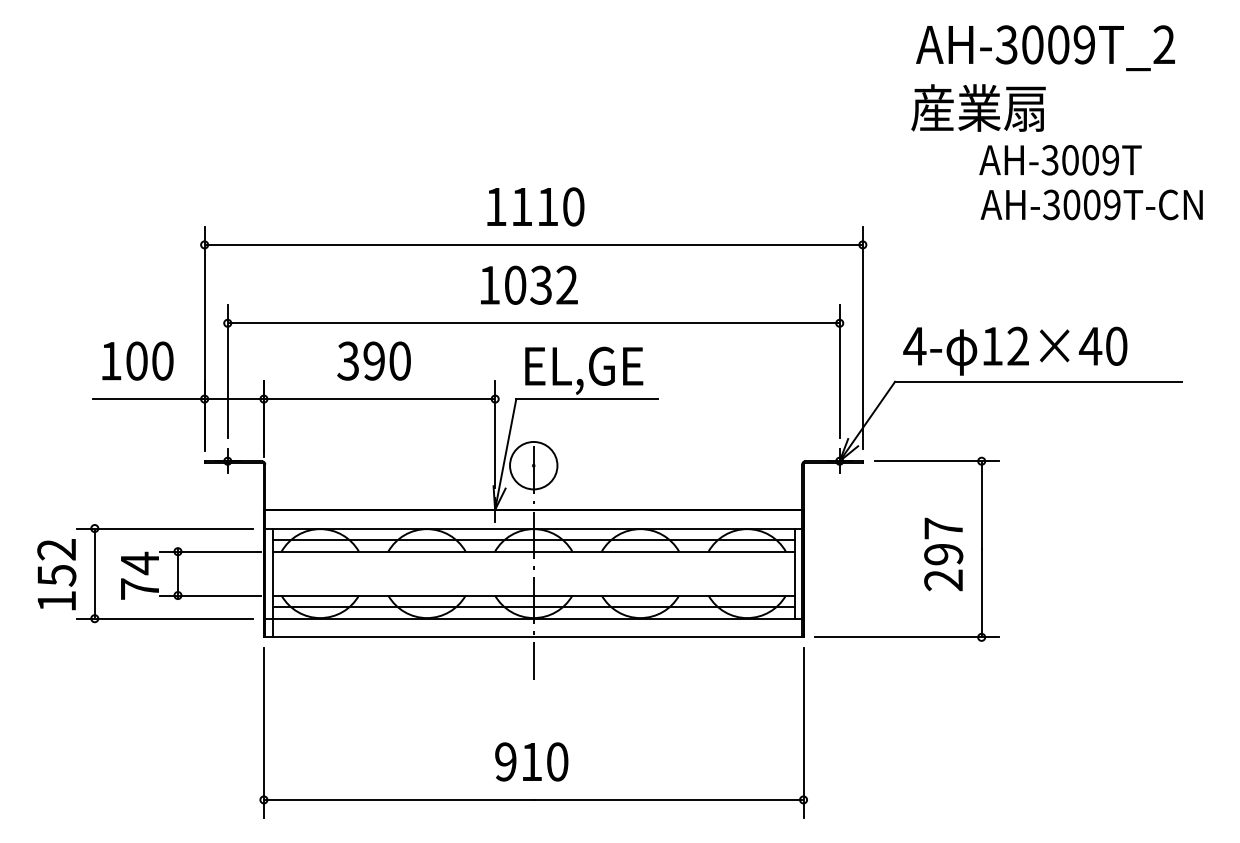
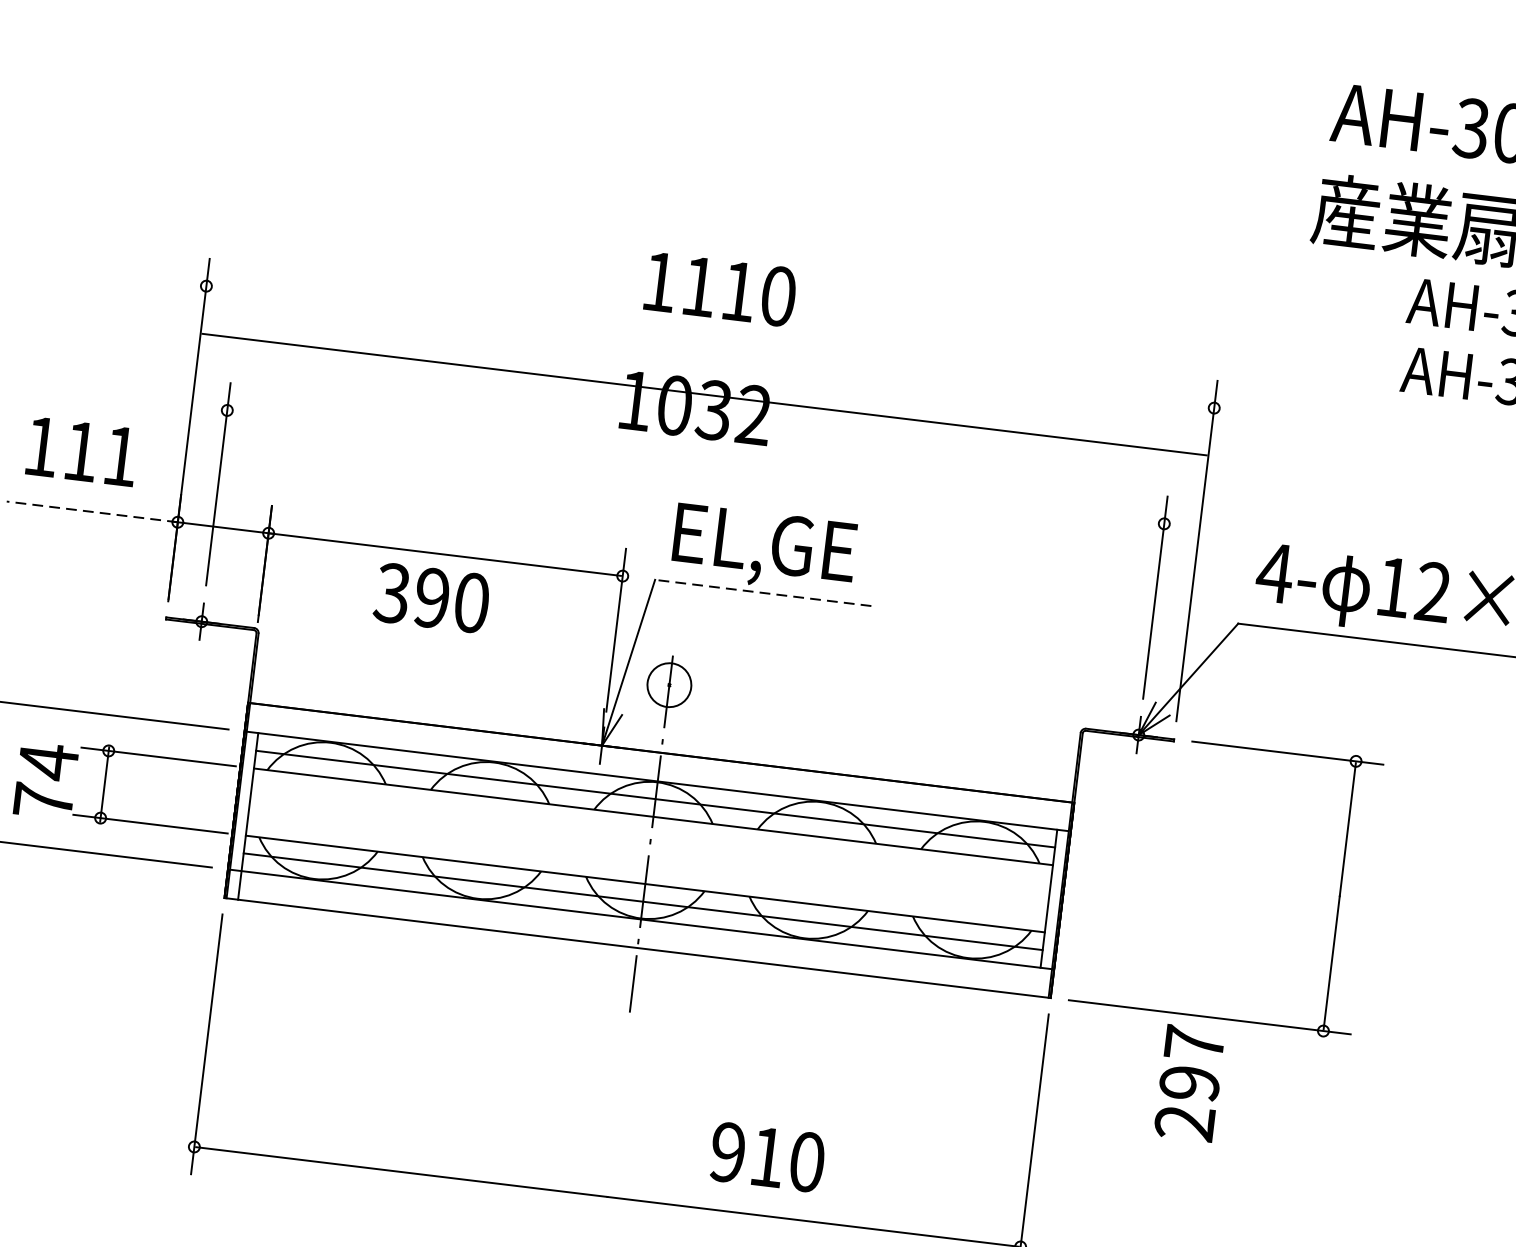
line: (533, 244) -> (704, 393), moved
line: (533, 323) -> (695, 467), removed
text: (149, 360) -> (100, 452), 100 -> 111
text: (373, 360) -> (431, 597), moved
line: (148, 399) -> (91, 512), solid -> dashed
line: (586, 399) -> (762, 593), solid -> dashed
circle: (533, 465) -> (669, 684), size x0.6
text: (943, 554) -> (1189, 1083), moved
text: (531, 761) -> (767, 1156), moved

